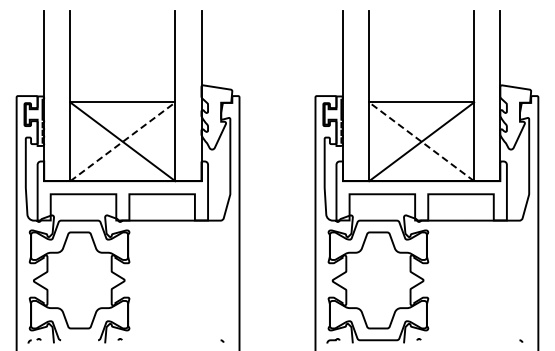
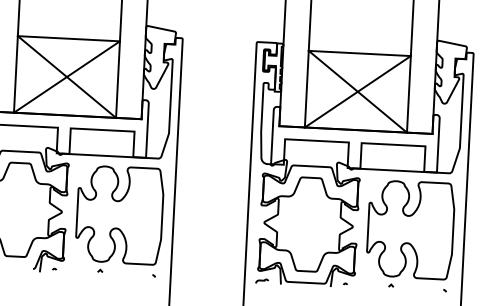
line: (122, 141) -> (66, 76), dashed -> solid
line: (421, 141) -> (357, 91), dashed -> solid
part: (183, 285) -> (118, 219), added
part: (482, 285) -> (409, 234), added

